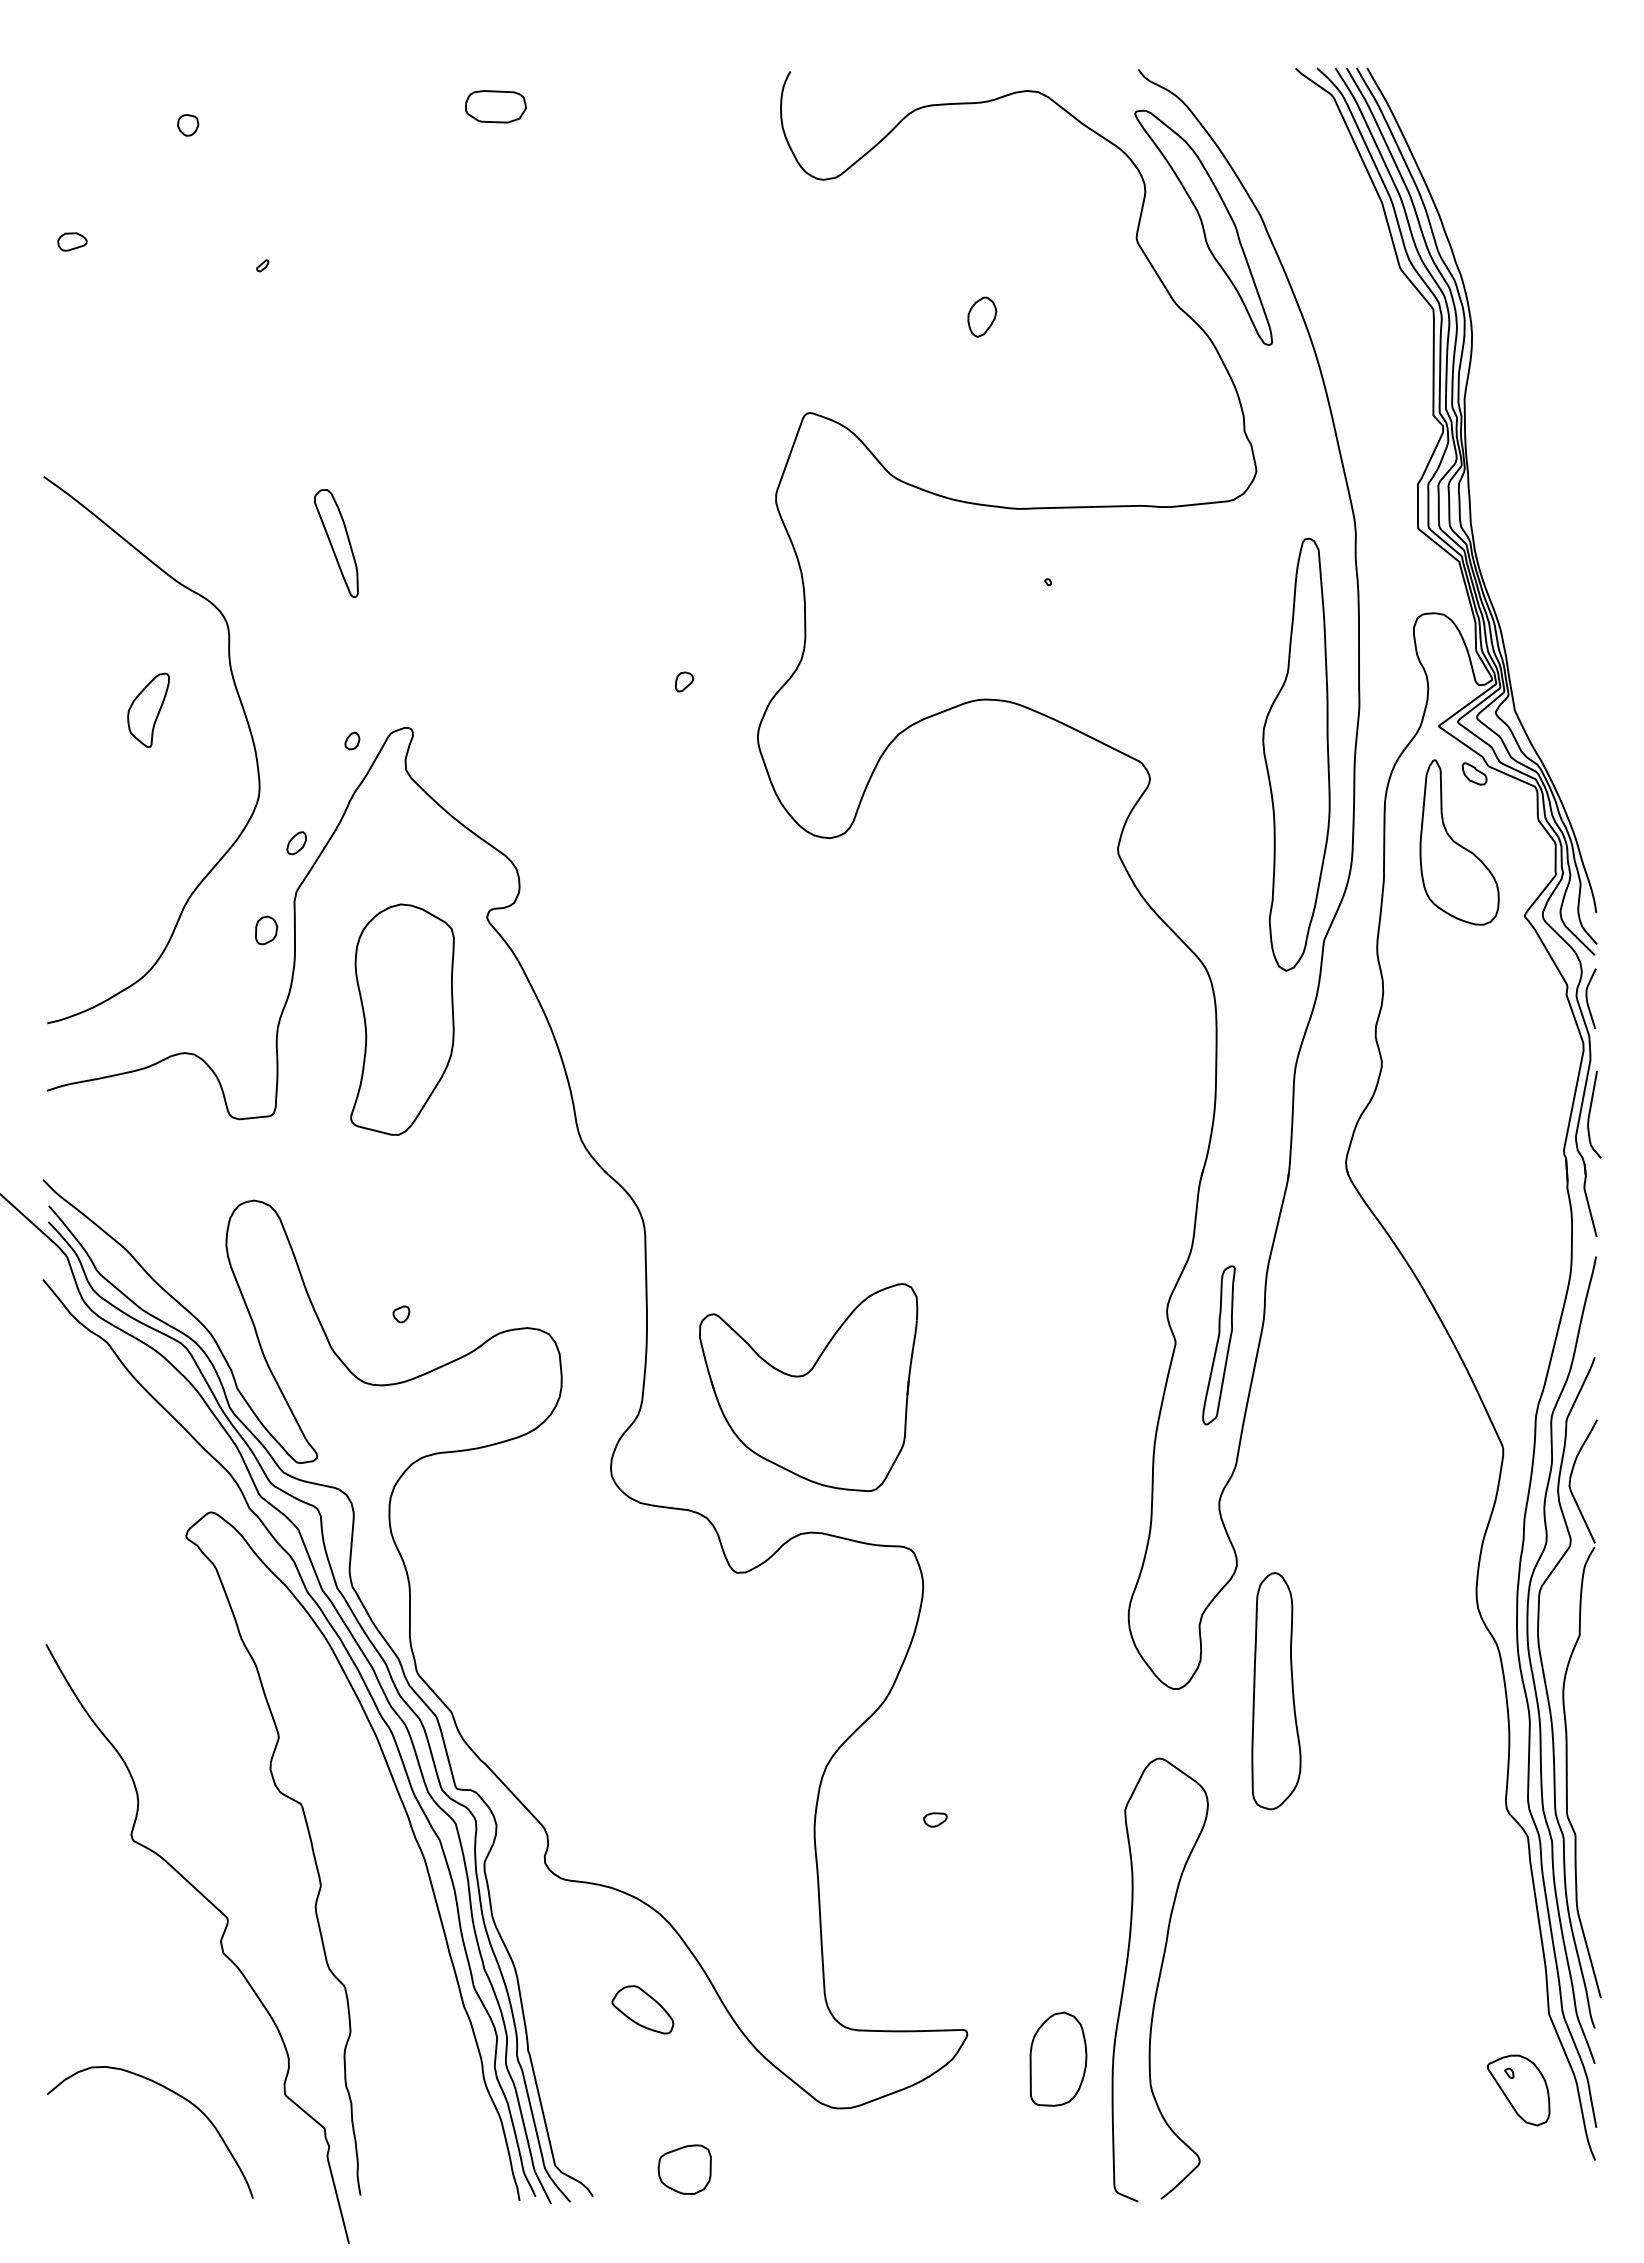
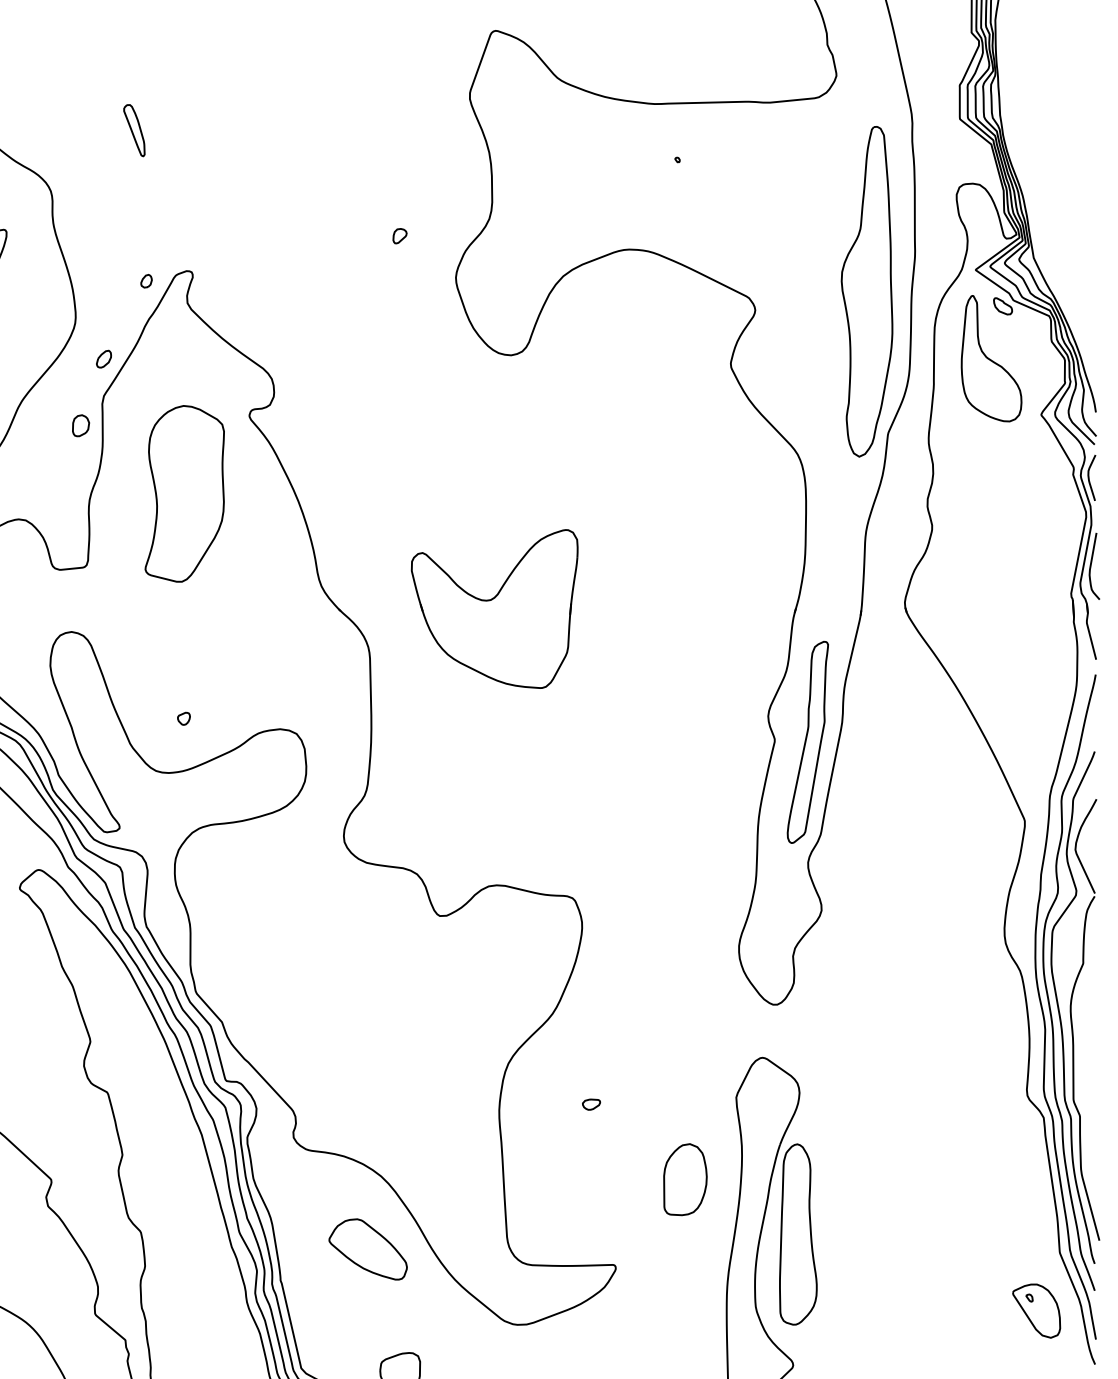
part: (336, 543) -> (134, 130), size x0.62
part: (1218, 1345) -> (807, 742), size x1.67
part: (808, 1387) -> (494, 608), moved
part: (1276, 1691) -> (798, 1234), moved
part: (642, 2009) -> (367, 1249), size x1.67
part: (1058, 2058) -> (685, 1179), moved

